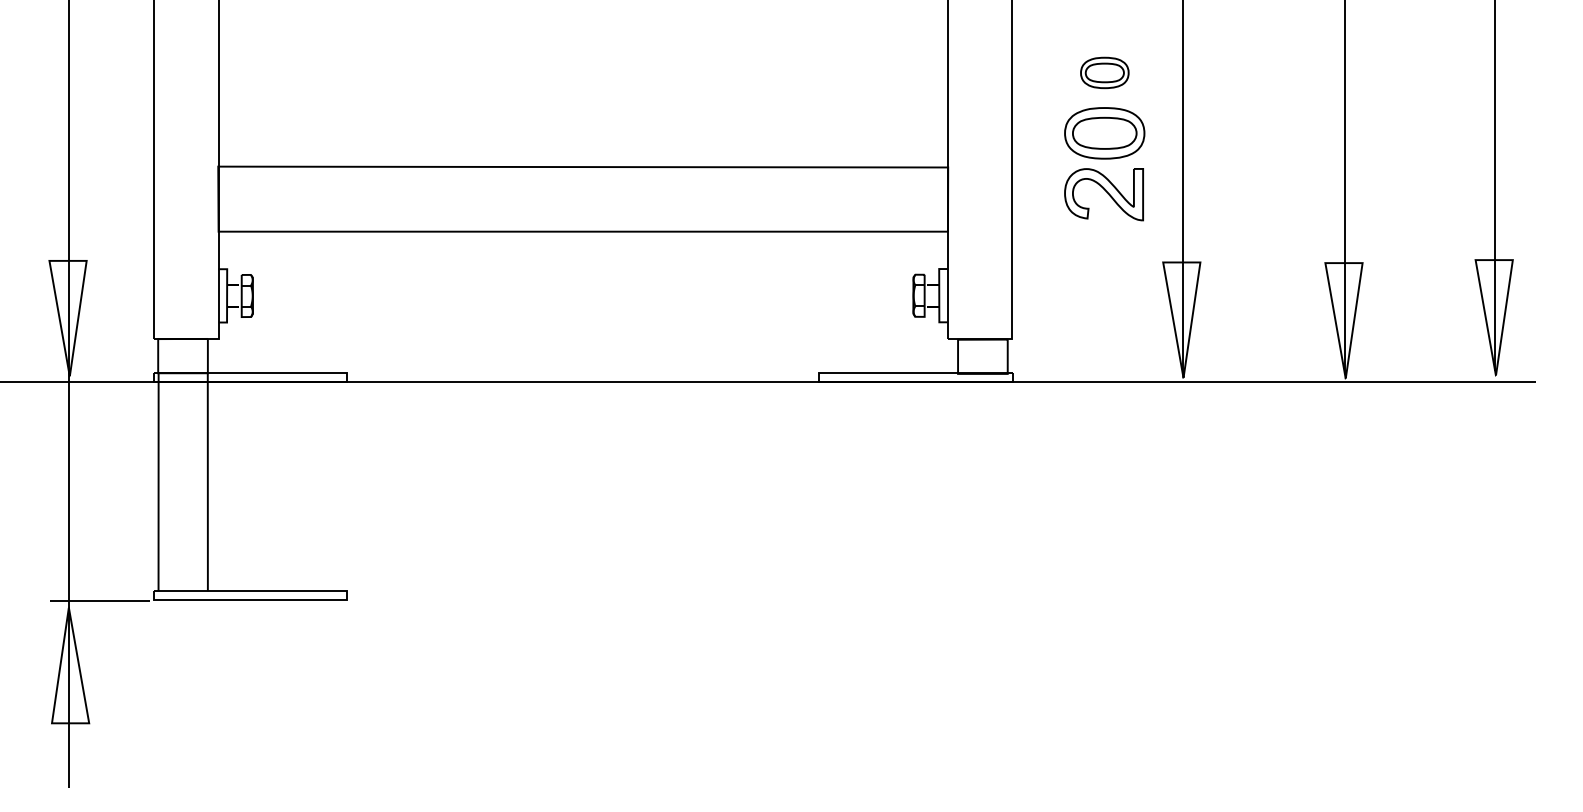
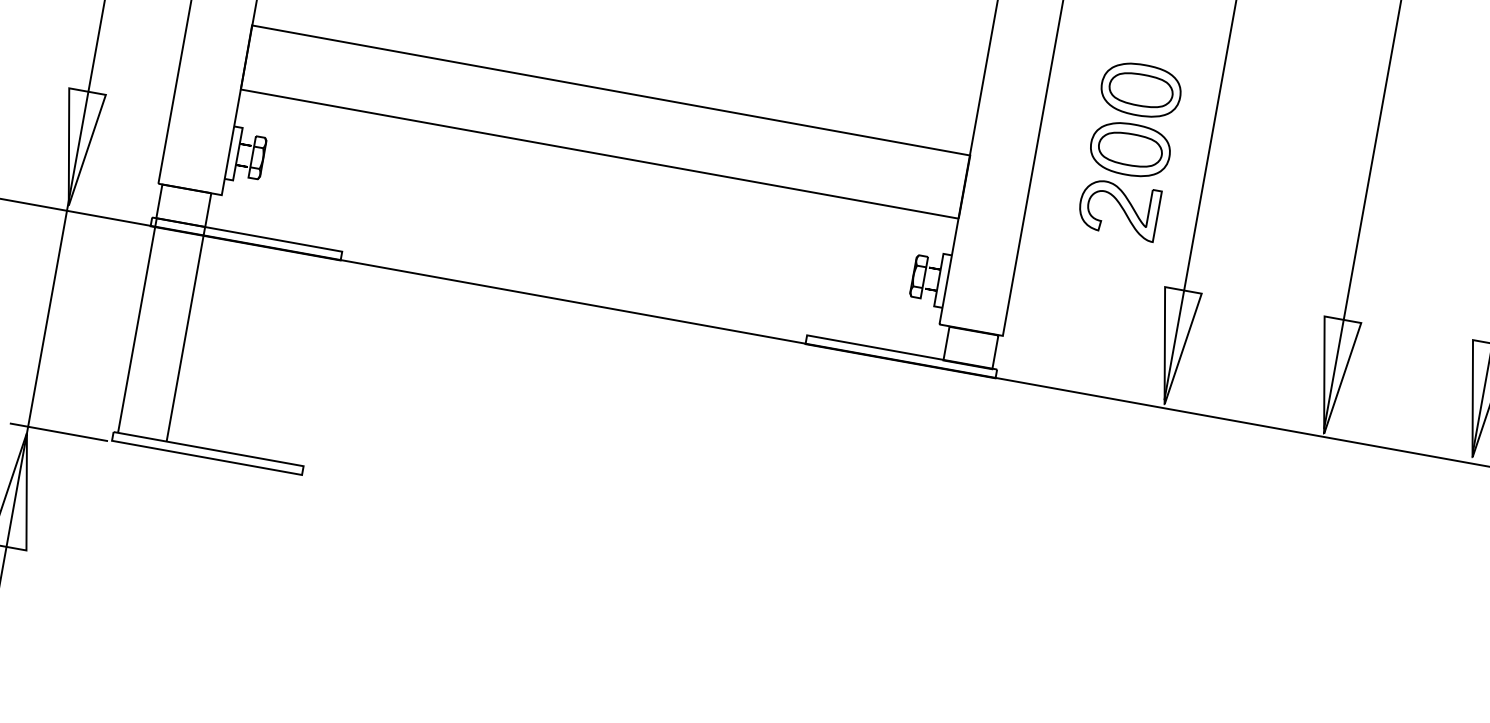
part: (1104, 72) -> (1140, 89), size x1.67

